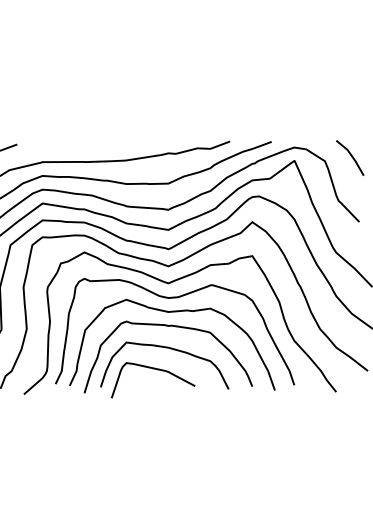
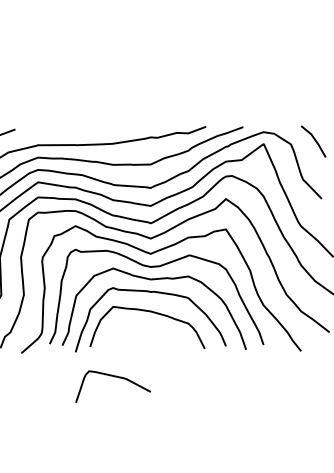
curve: (154, 370) -> (114, 377), moved

